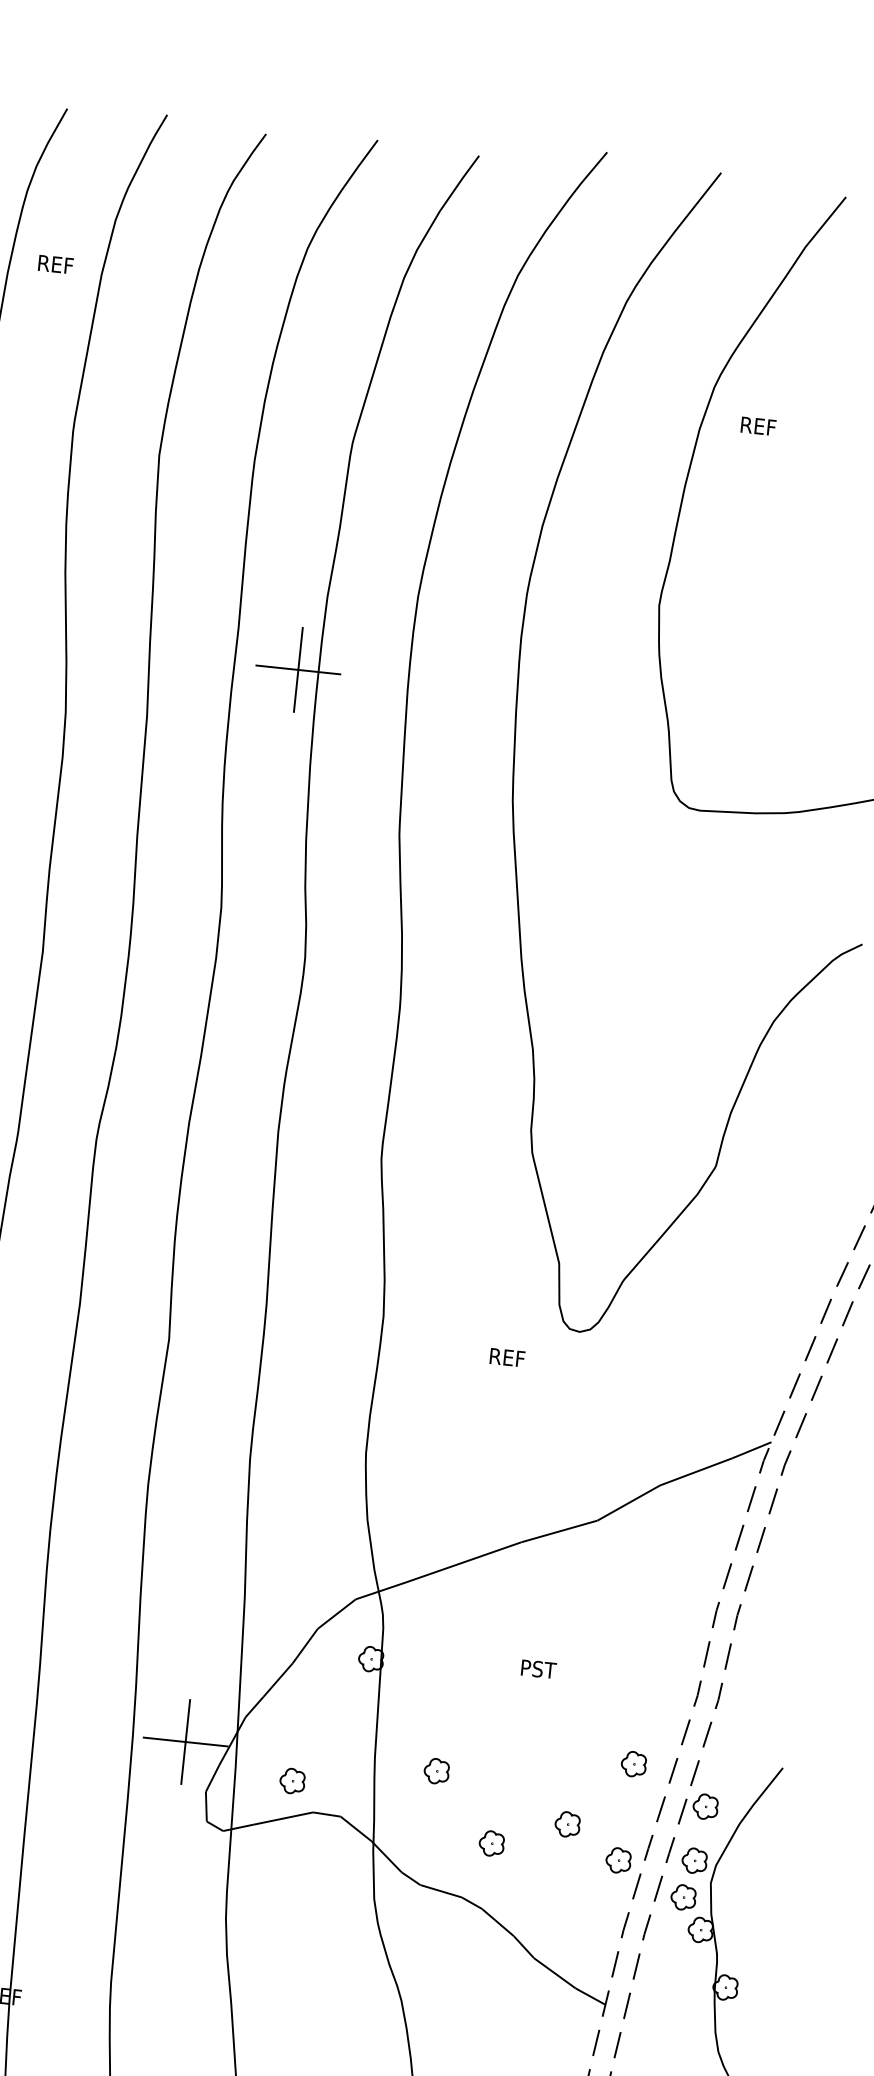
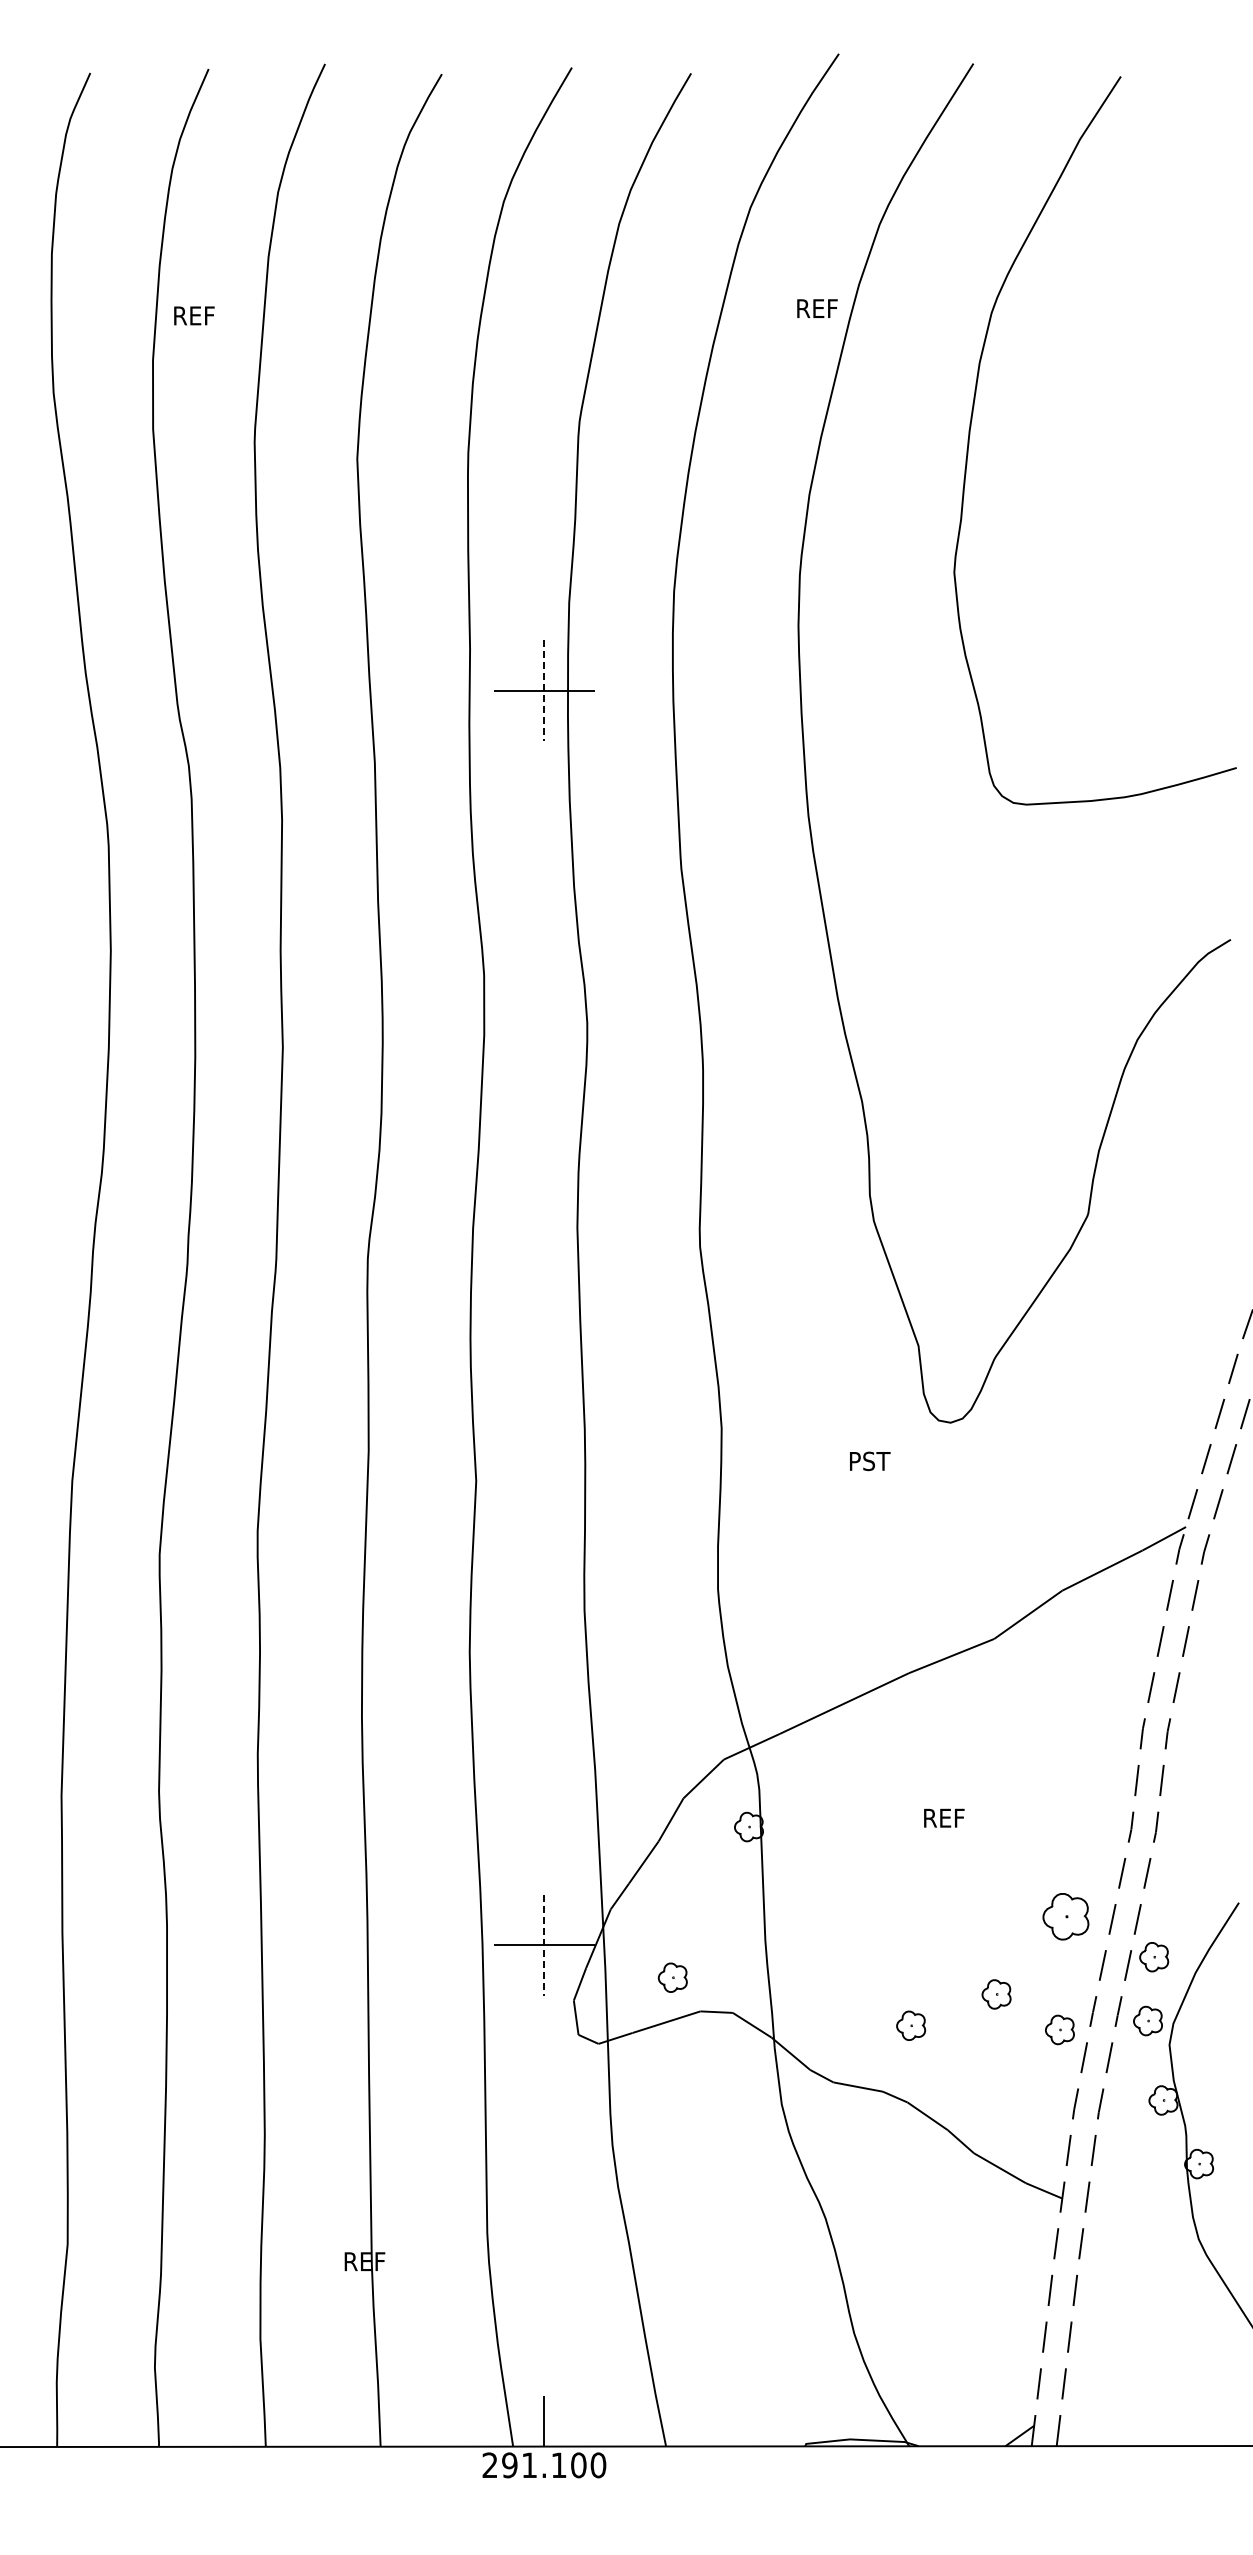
text: (56, 264) -> (194, 315), moved
text: (758, 426) -> (817, 308), moved
line: (298, 670) -> (544, 691), solid -> dashed
text: (508, 1357) -> (871, 1461), REF -> PST
text: (539, 1668) -> (945, 1817), PST -> REF
line: (185, 1742) -> (544, 1945), solid -> dashed
part: (633, 1764) -> (1065, 1916), size x1.6
part: (436, 1771) -> (838, 1948), removed
part: (683, 1897) -> (1139, 2064), removed

